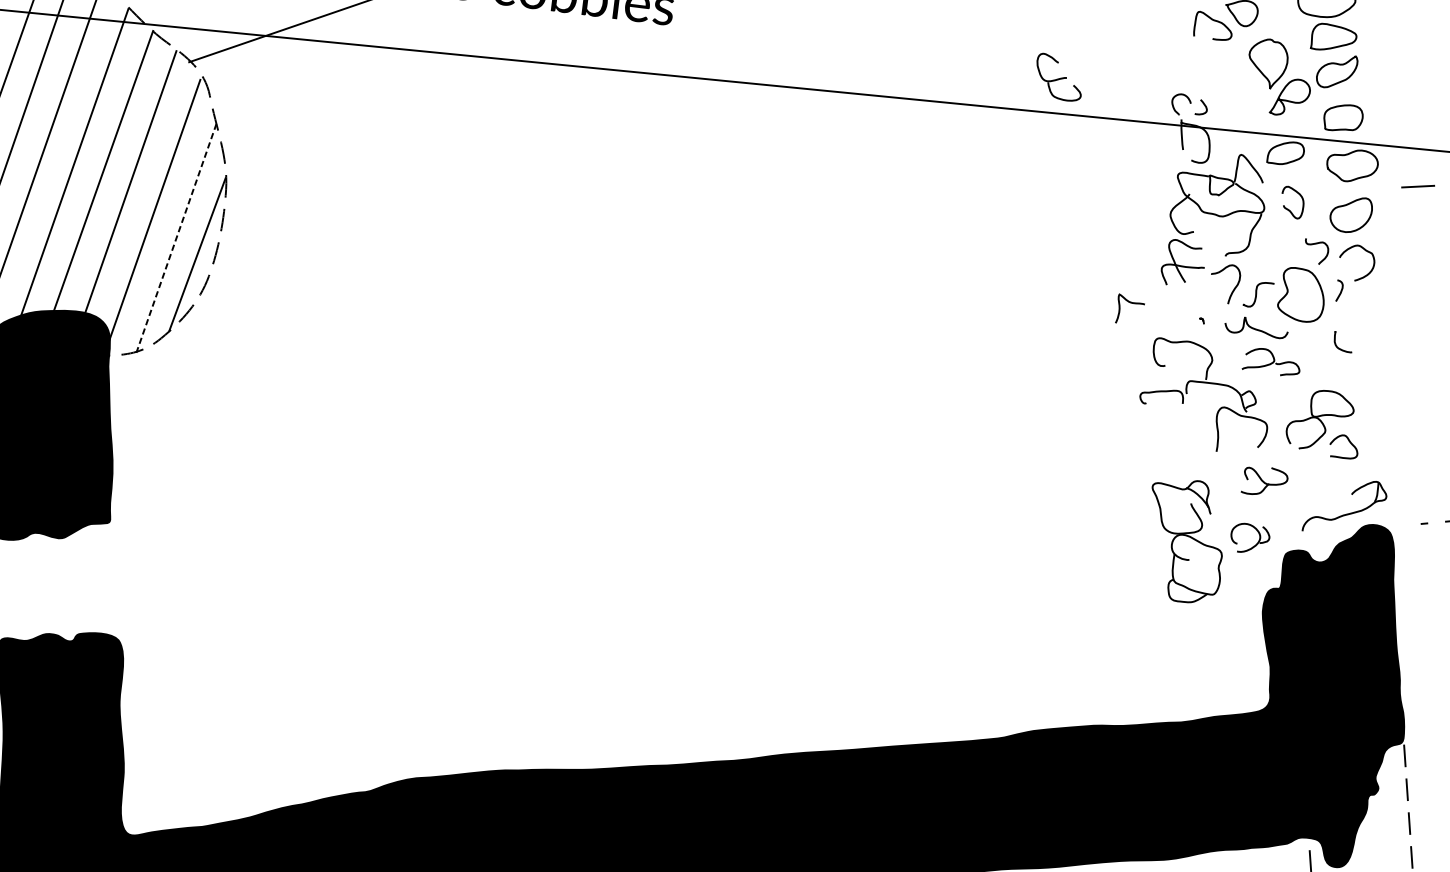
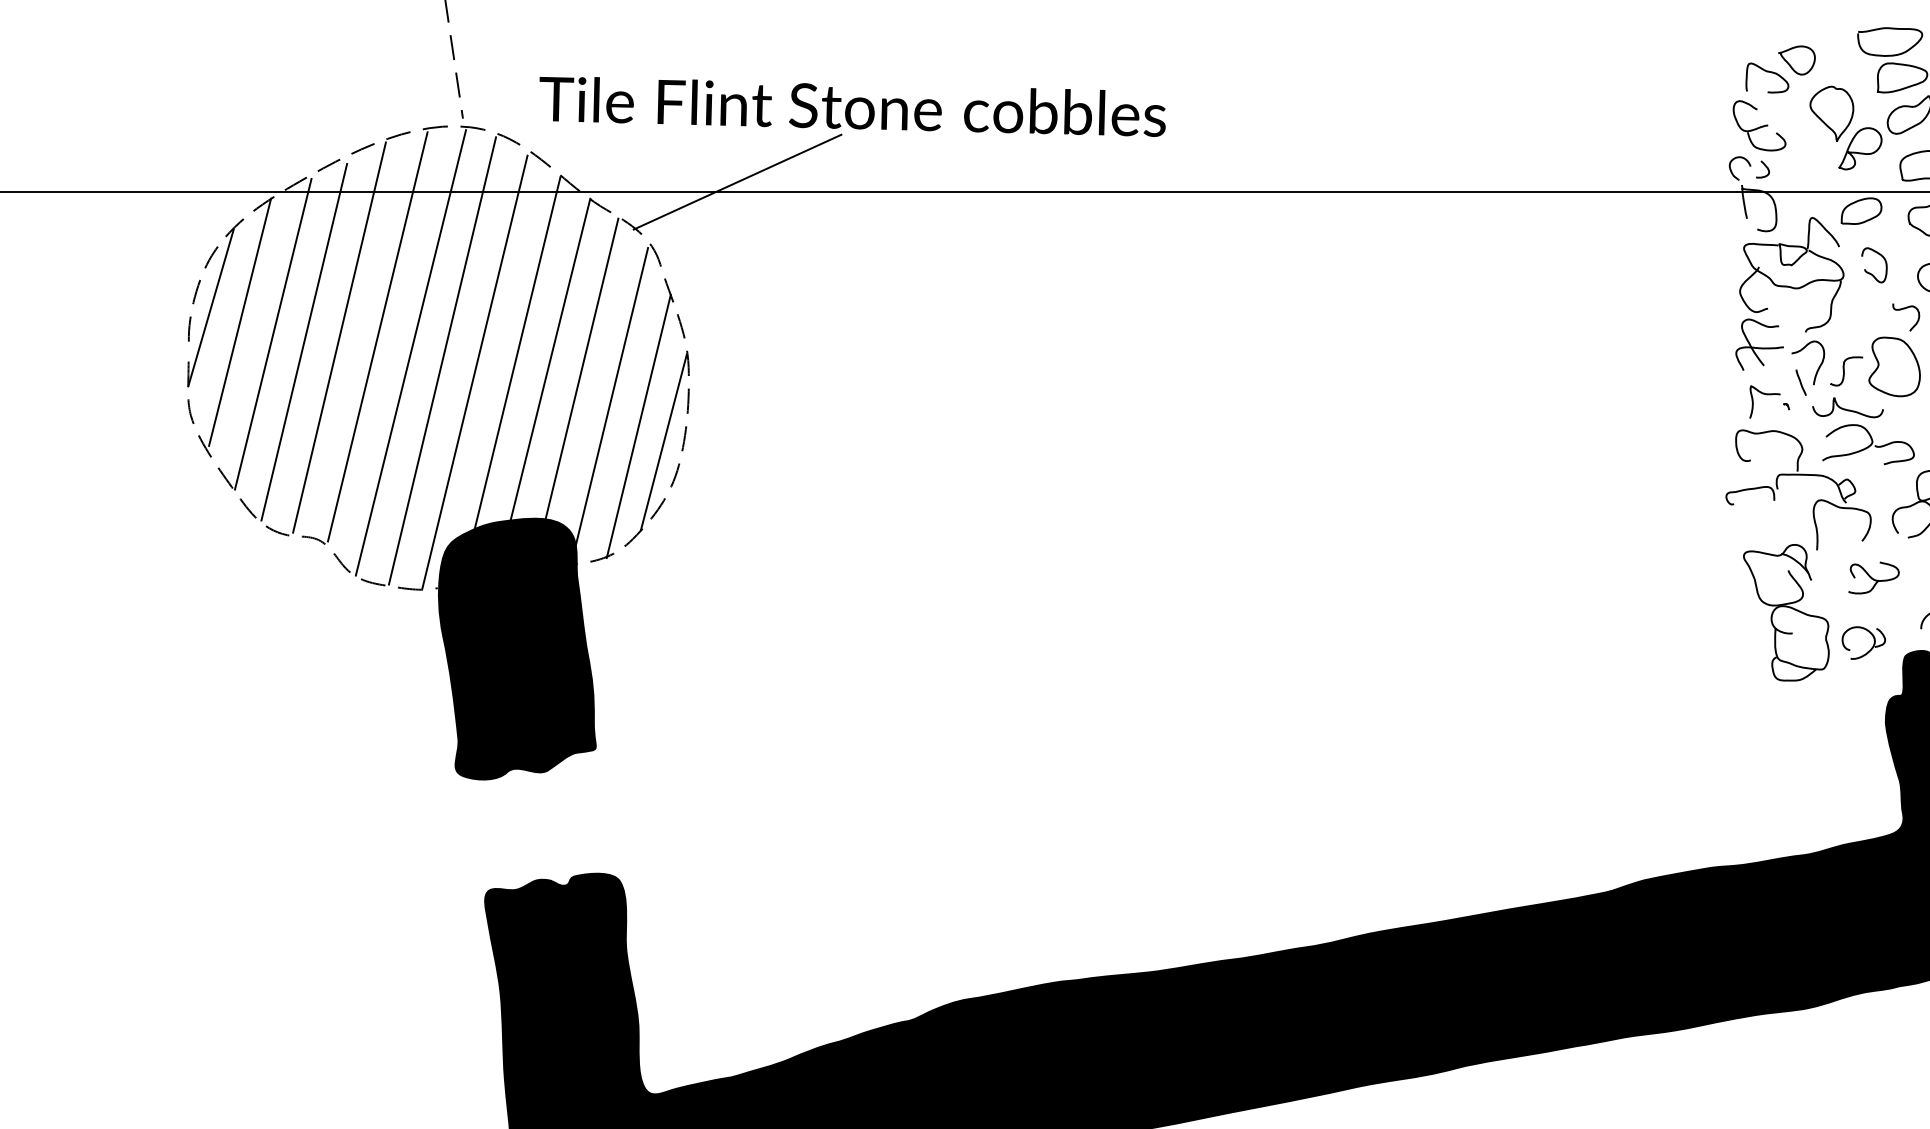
part: (1059, 77) -> (1759, 125), moved
line: (176, 239) -> (638, 427), dashed -> solid
line: (1216, 300) -> (1800, 382), added
curve: (1132, 304) -> (1766, 395), moved
part: (1271, 361) -> (1868, 444), size x1.43
part: (1185, 540) -> (1786, 612), moved

